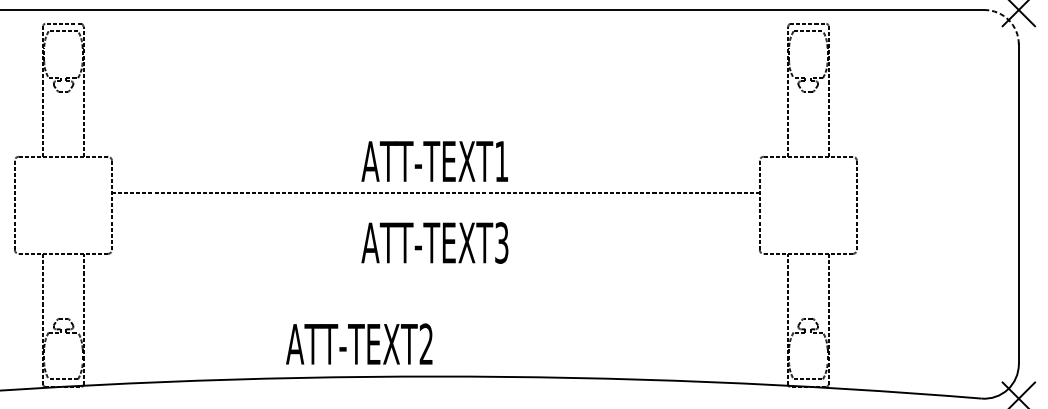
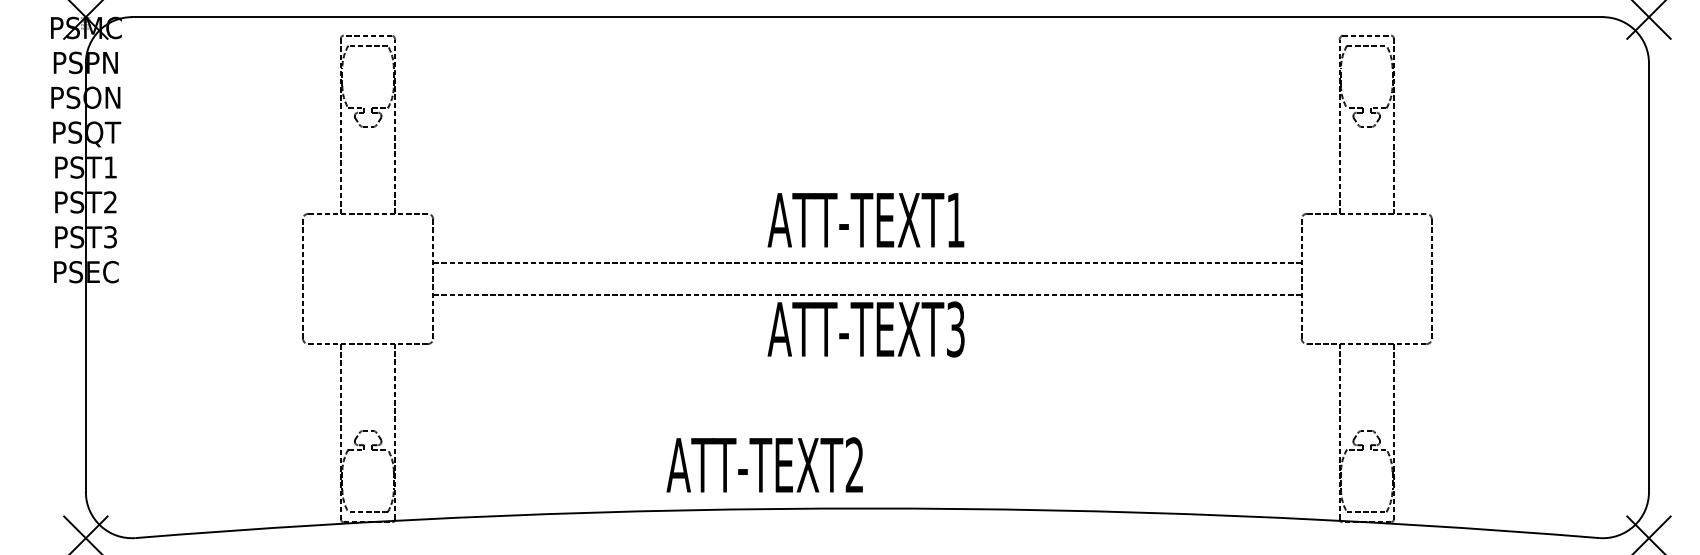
arc: (1008, 20) -> (1635, 30), dashed -> solid
line: (435, 217) -> (867, 295), added

